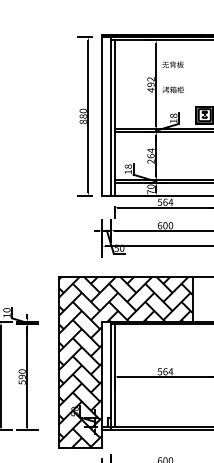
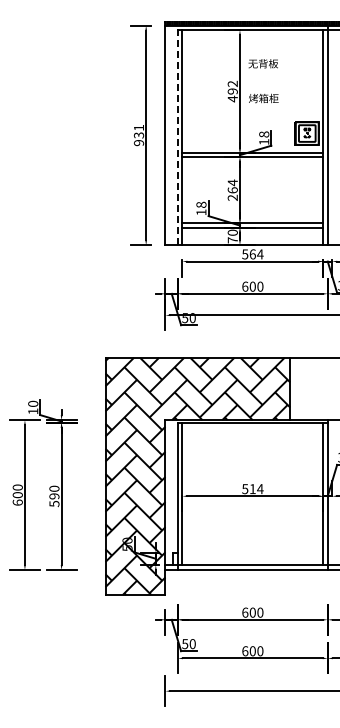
text: (83, 116) -> (139, 135), 880 -> 931
line: (111, 116) -> (177, 135), solid -> dashed
text: (165, 372) -> (252, 489), 564 -> 514

